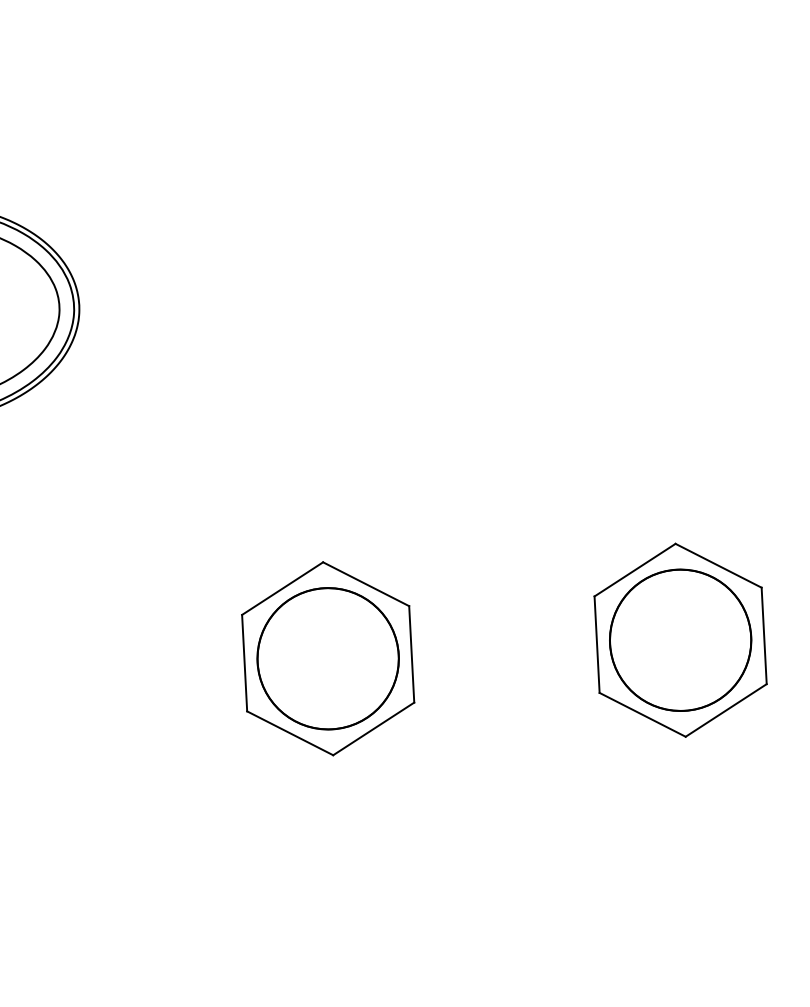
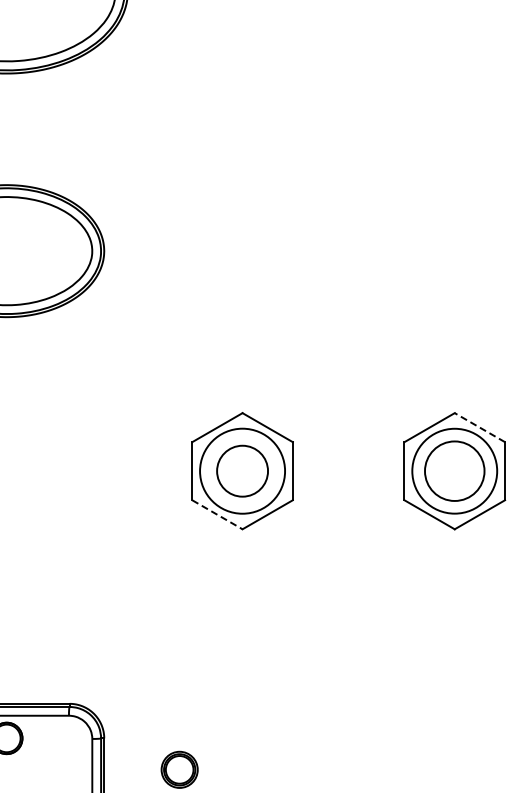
line: (717, 565) -> (479, 427), solid -> dashed
circle: (680, 639) -> (454, 470), size x0.7
circle: (328, 657) -> (242, 470), size x0.6
line: (290, 734) -> (217, 515), solid -> dashed

